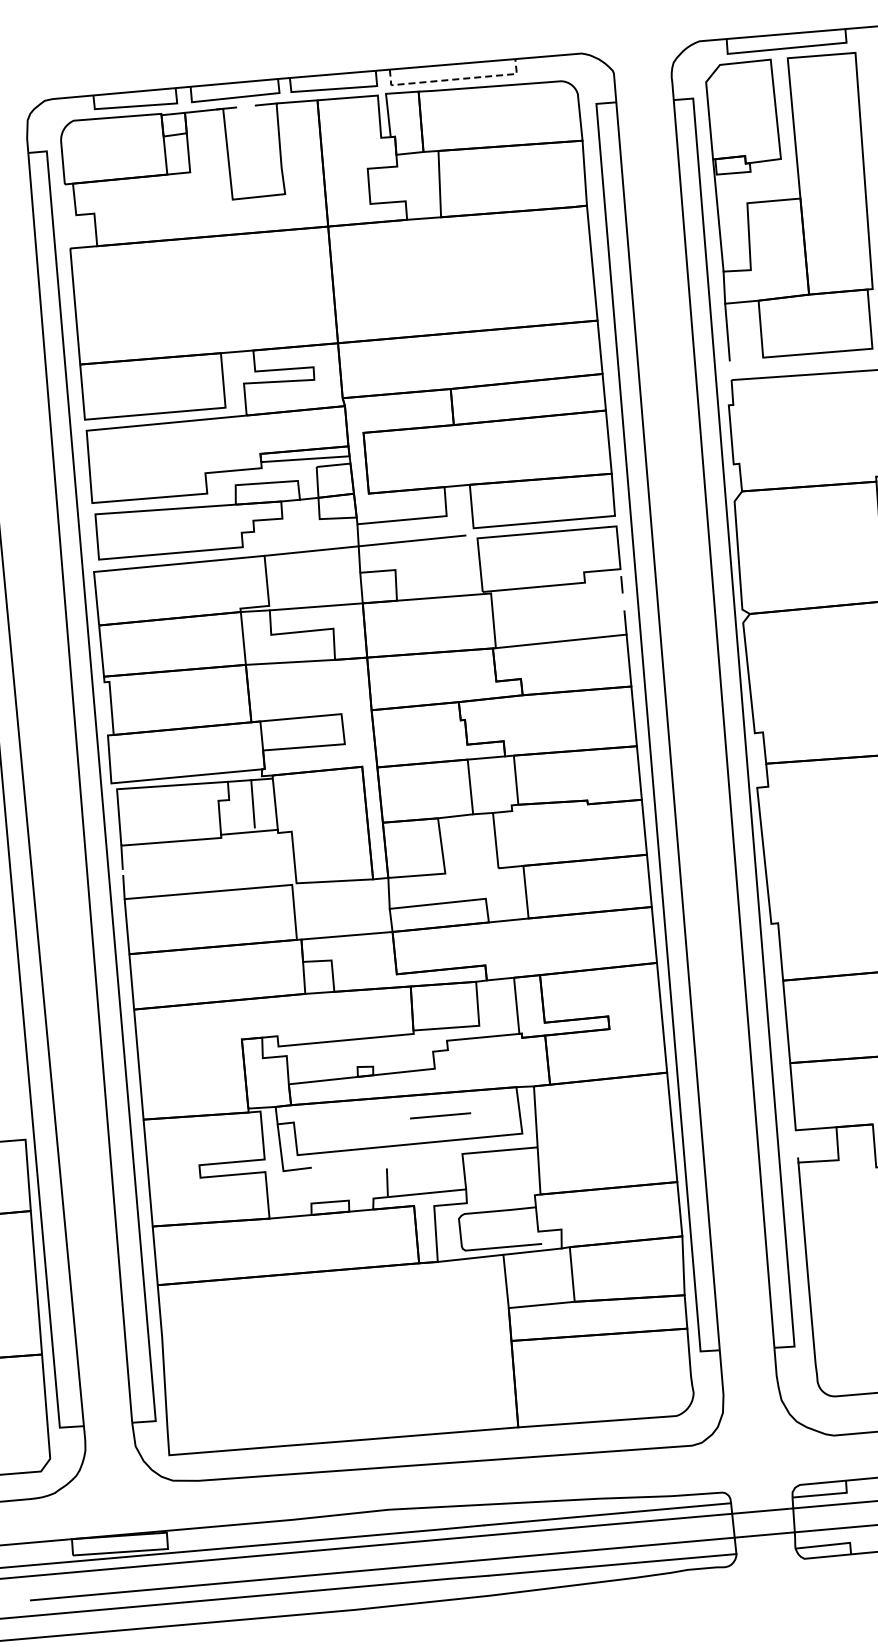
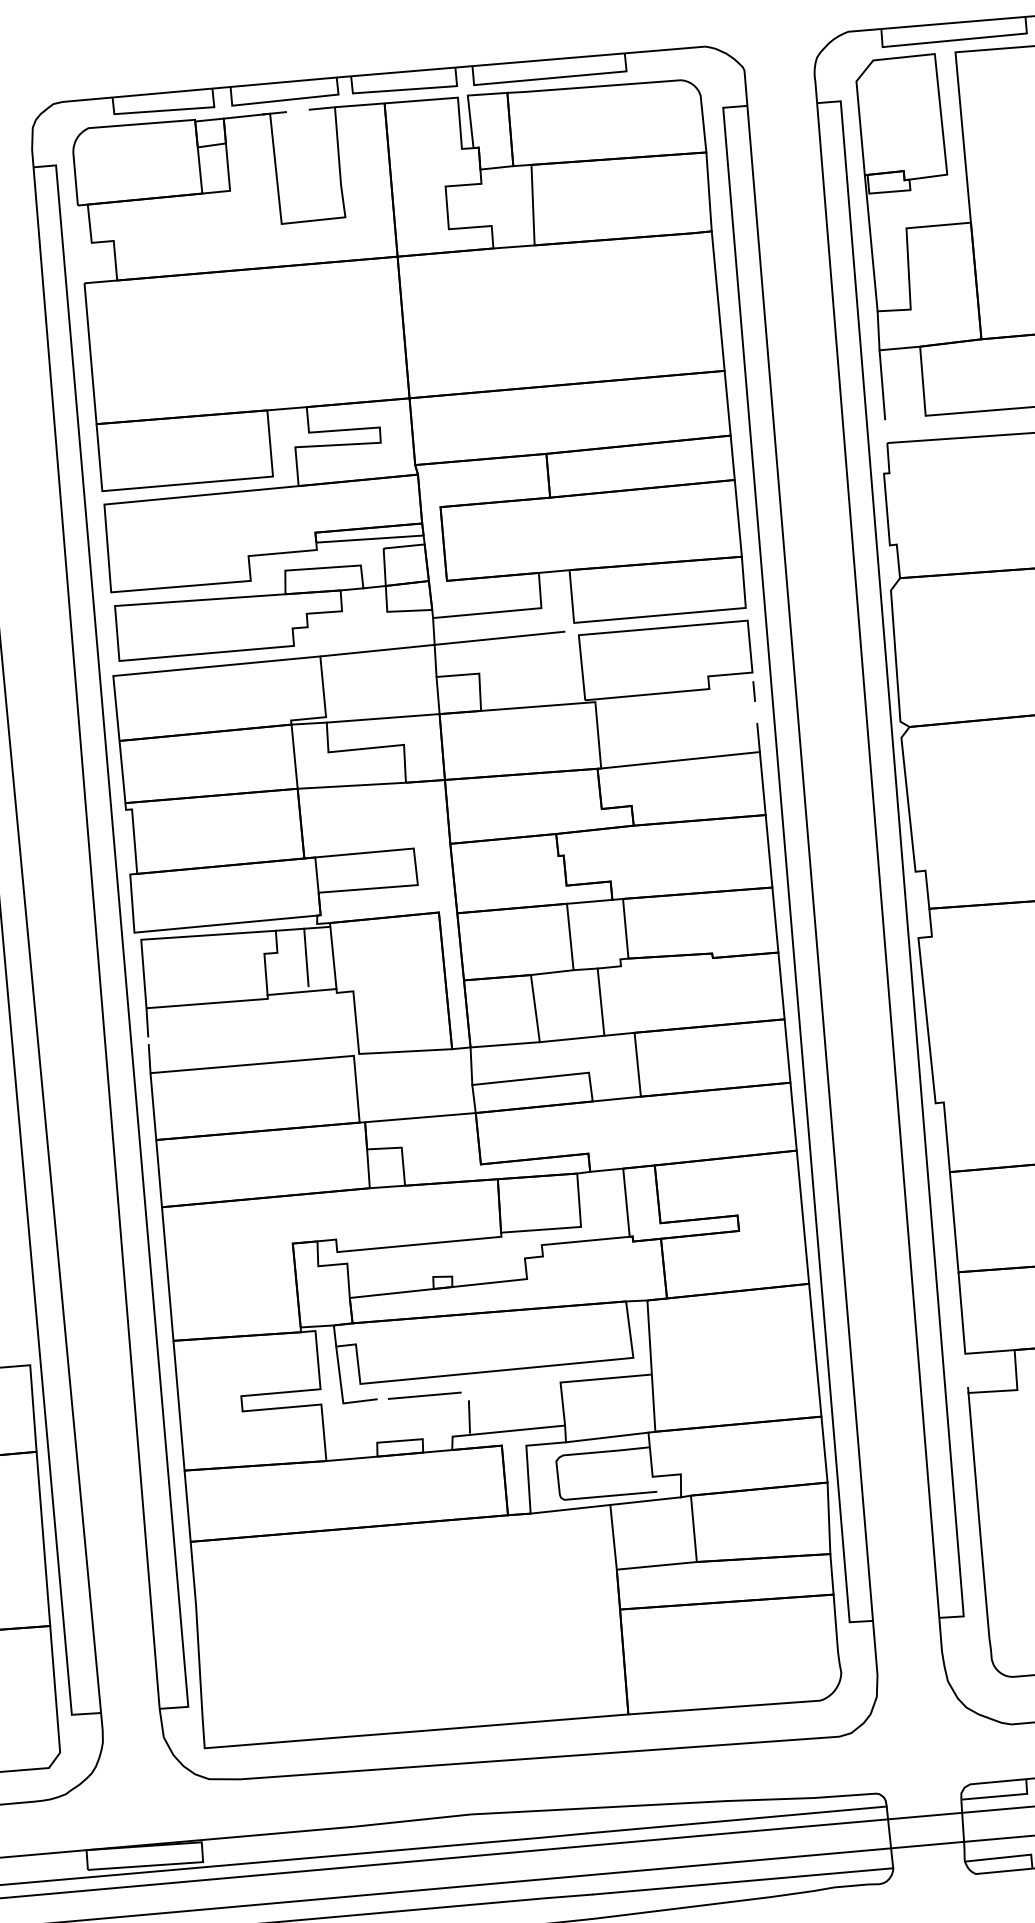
line: (453, 79) -> (549, 78), dashed -> solid
line: (471, 870) -> (571, 1038), added
line: (440, 1115) -> (424, 1395), moved
line: (500, 1199) -> (606, 1437), added

